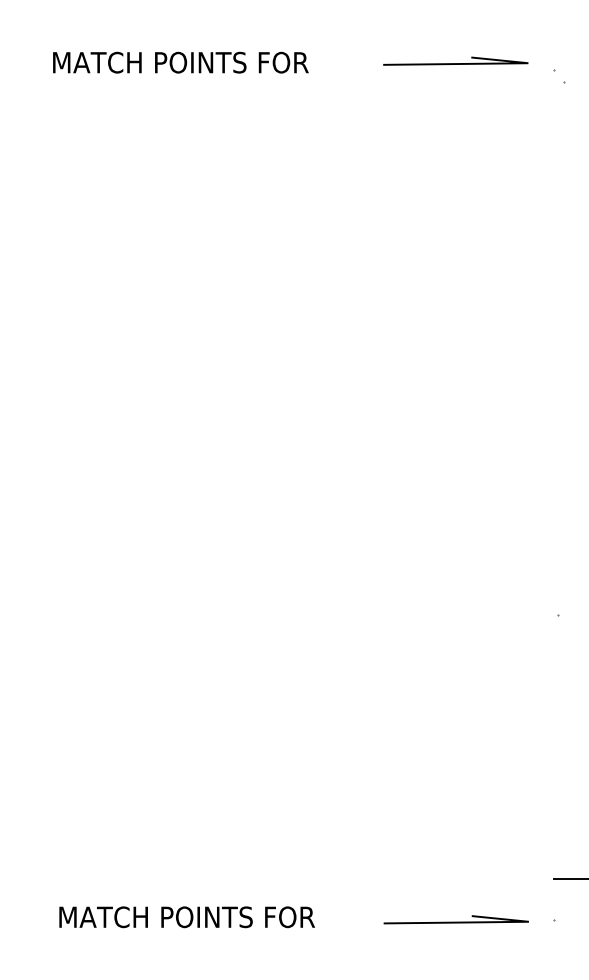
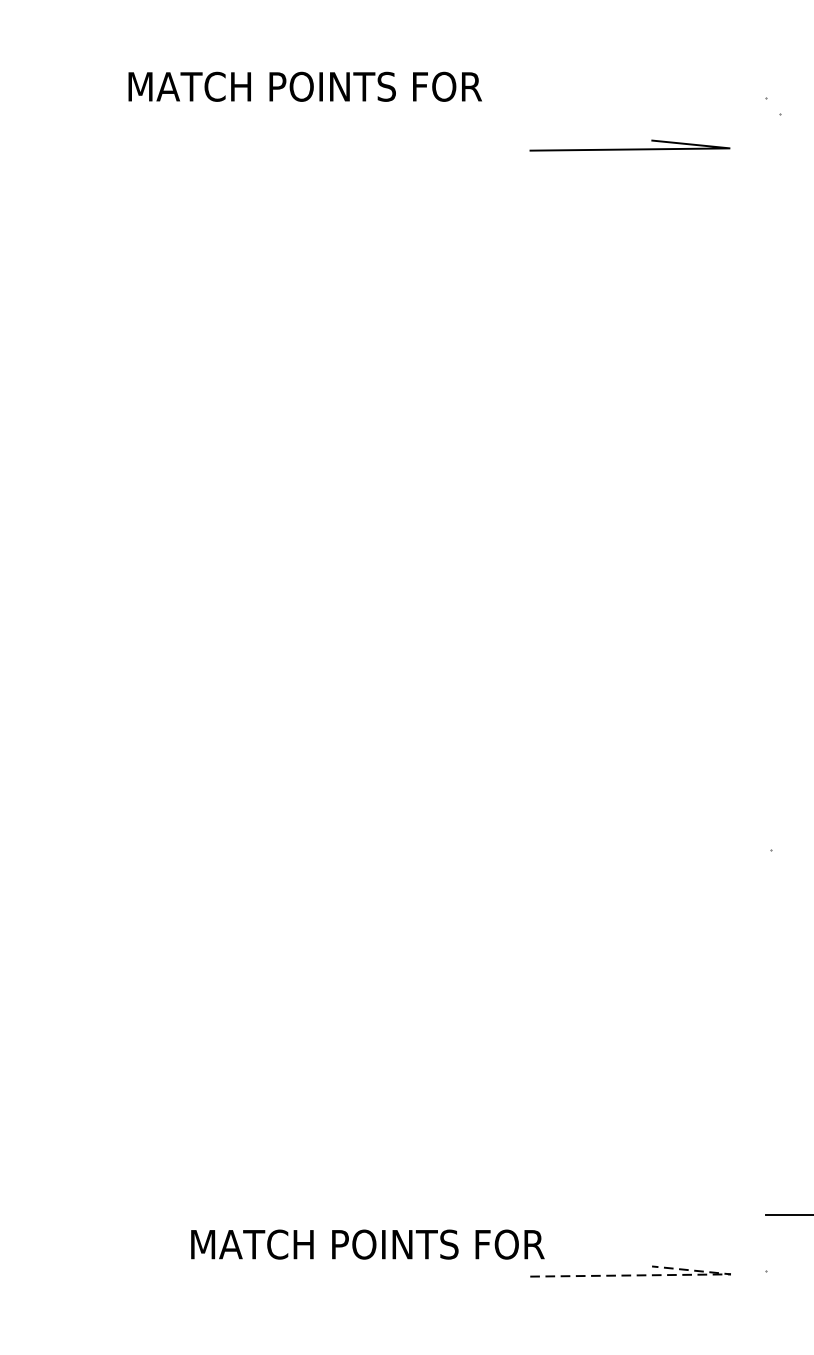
text: (180, 62) -> (304, 86), moved
line: (455, 63) -> (629, 148), moved
text: (186, 917) -> (366, 1244), moved
line: (486, 922) -> (672, 1275), solid -> dashed

